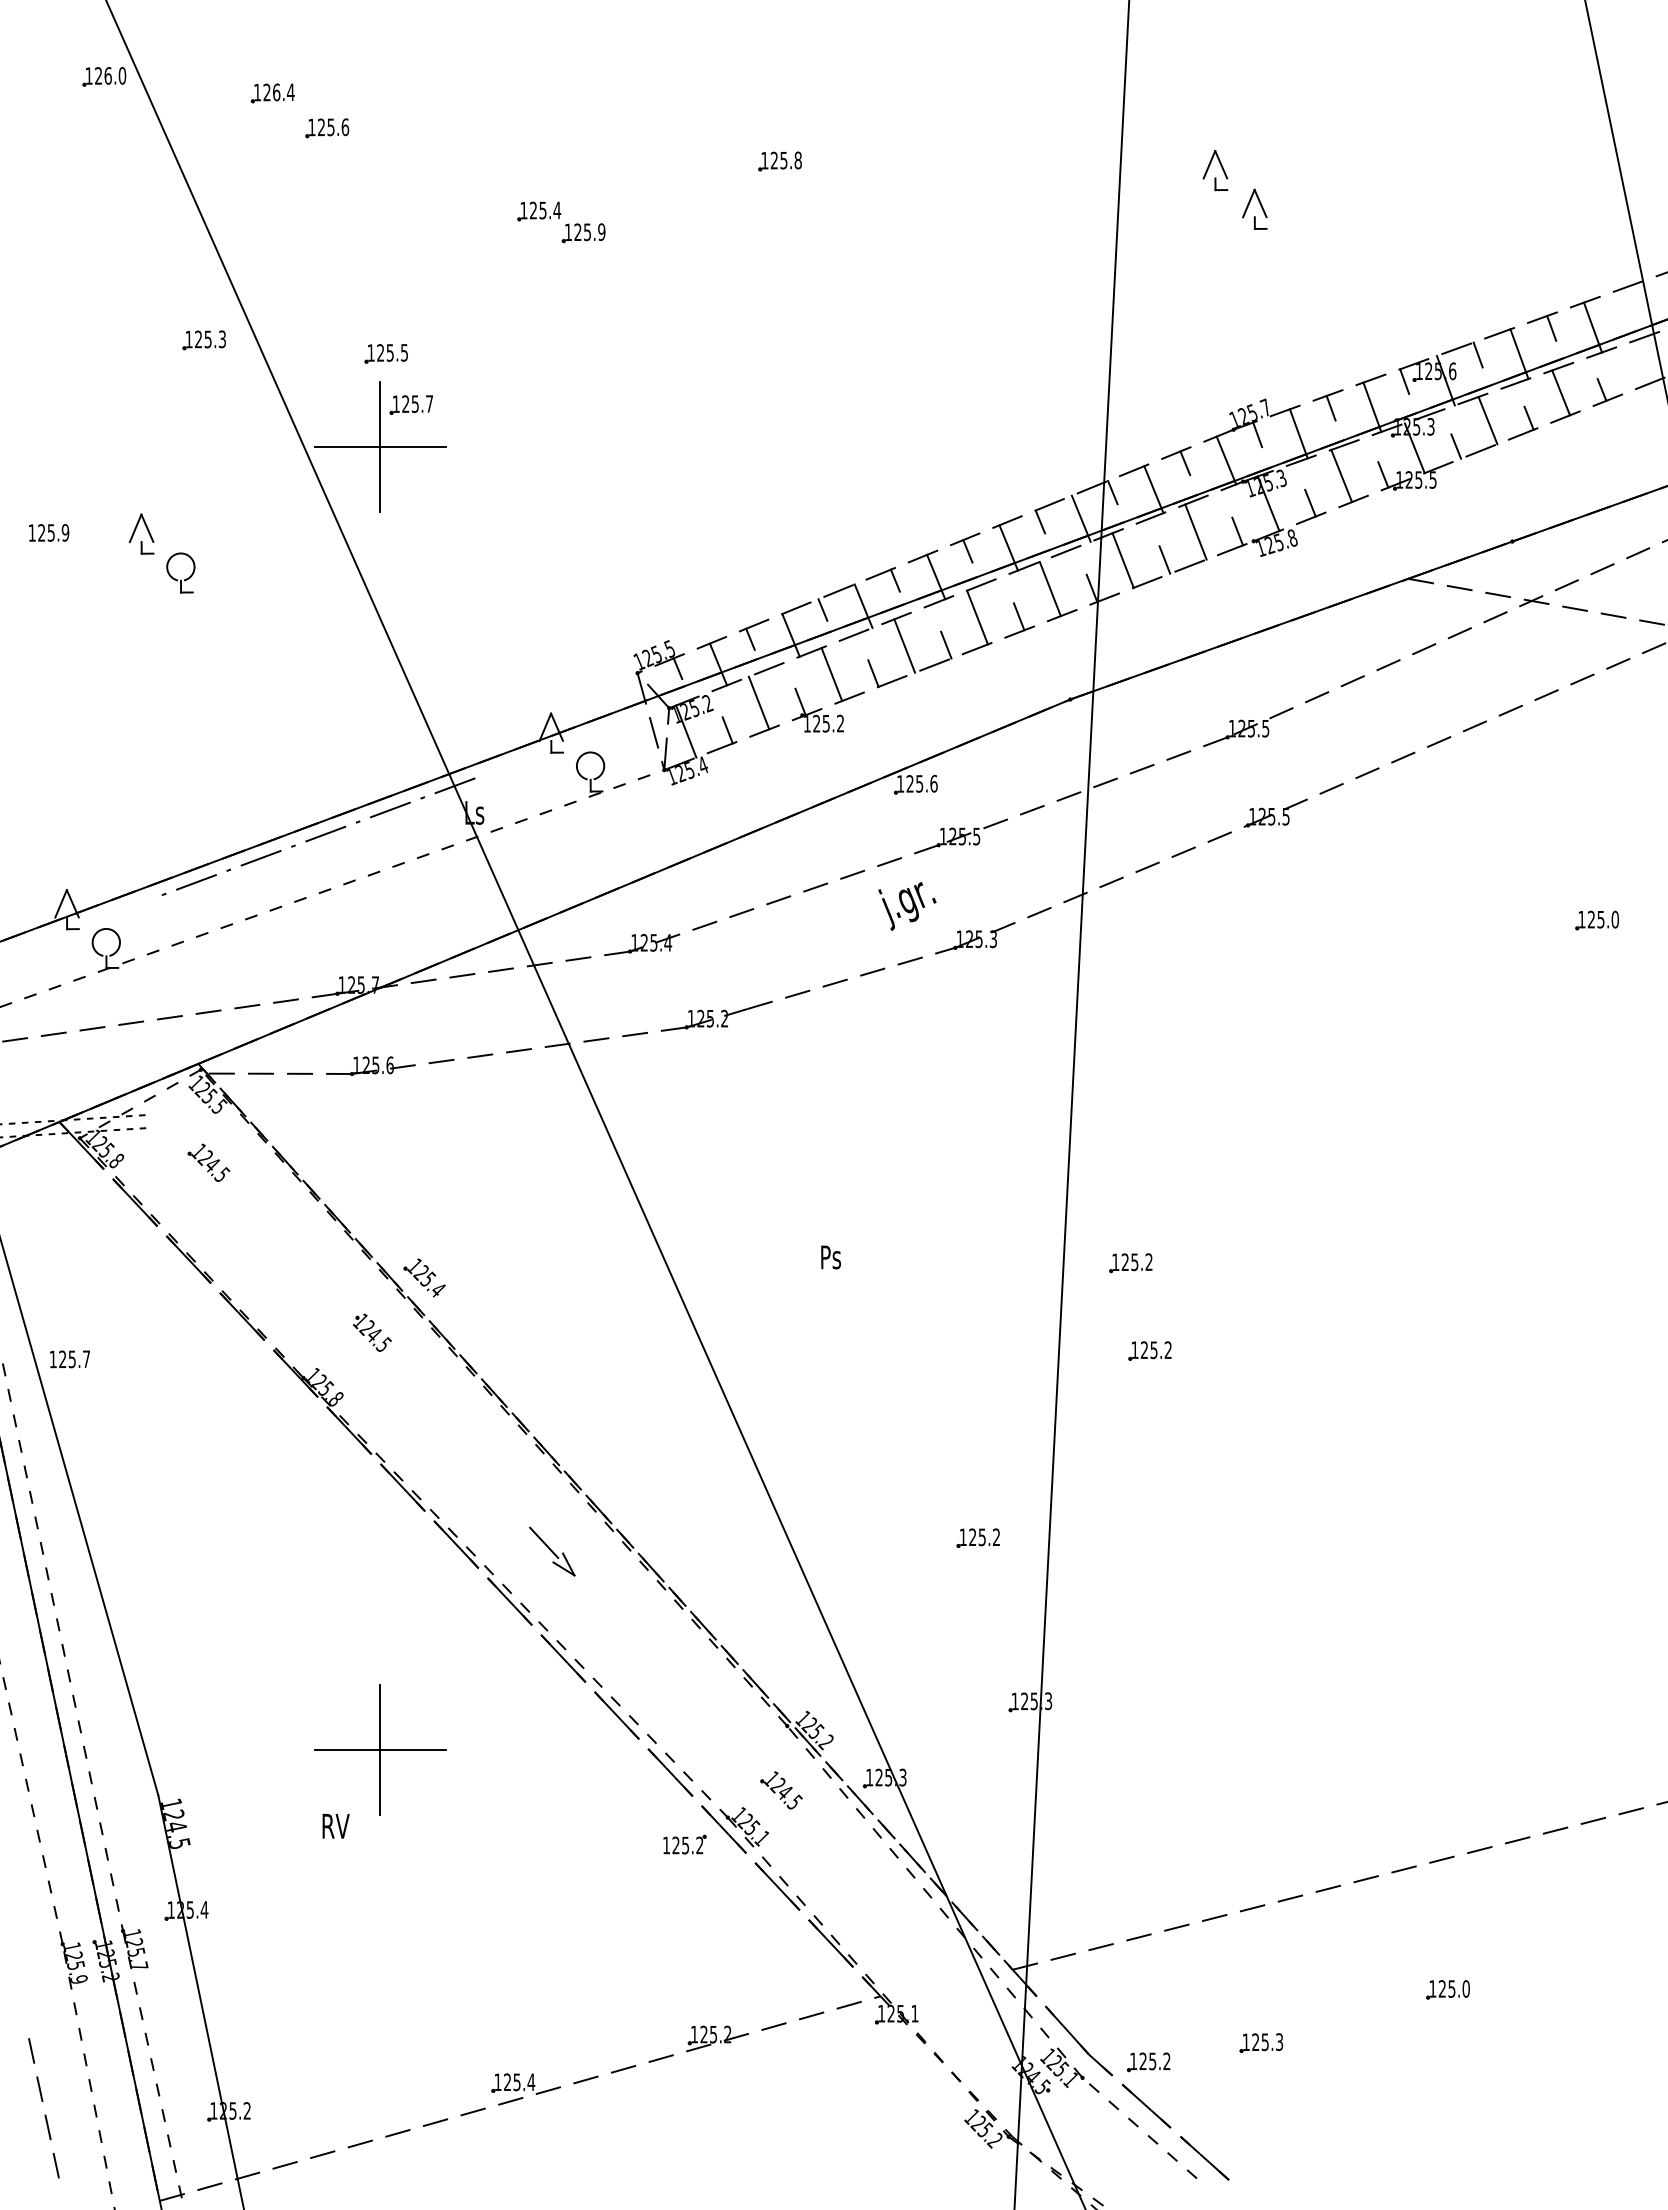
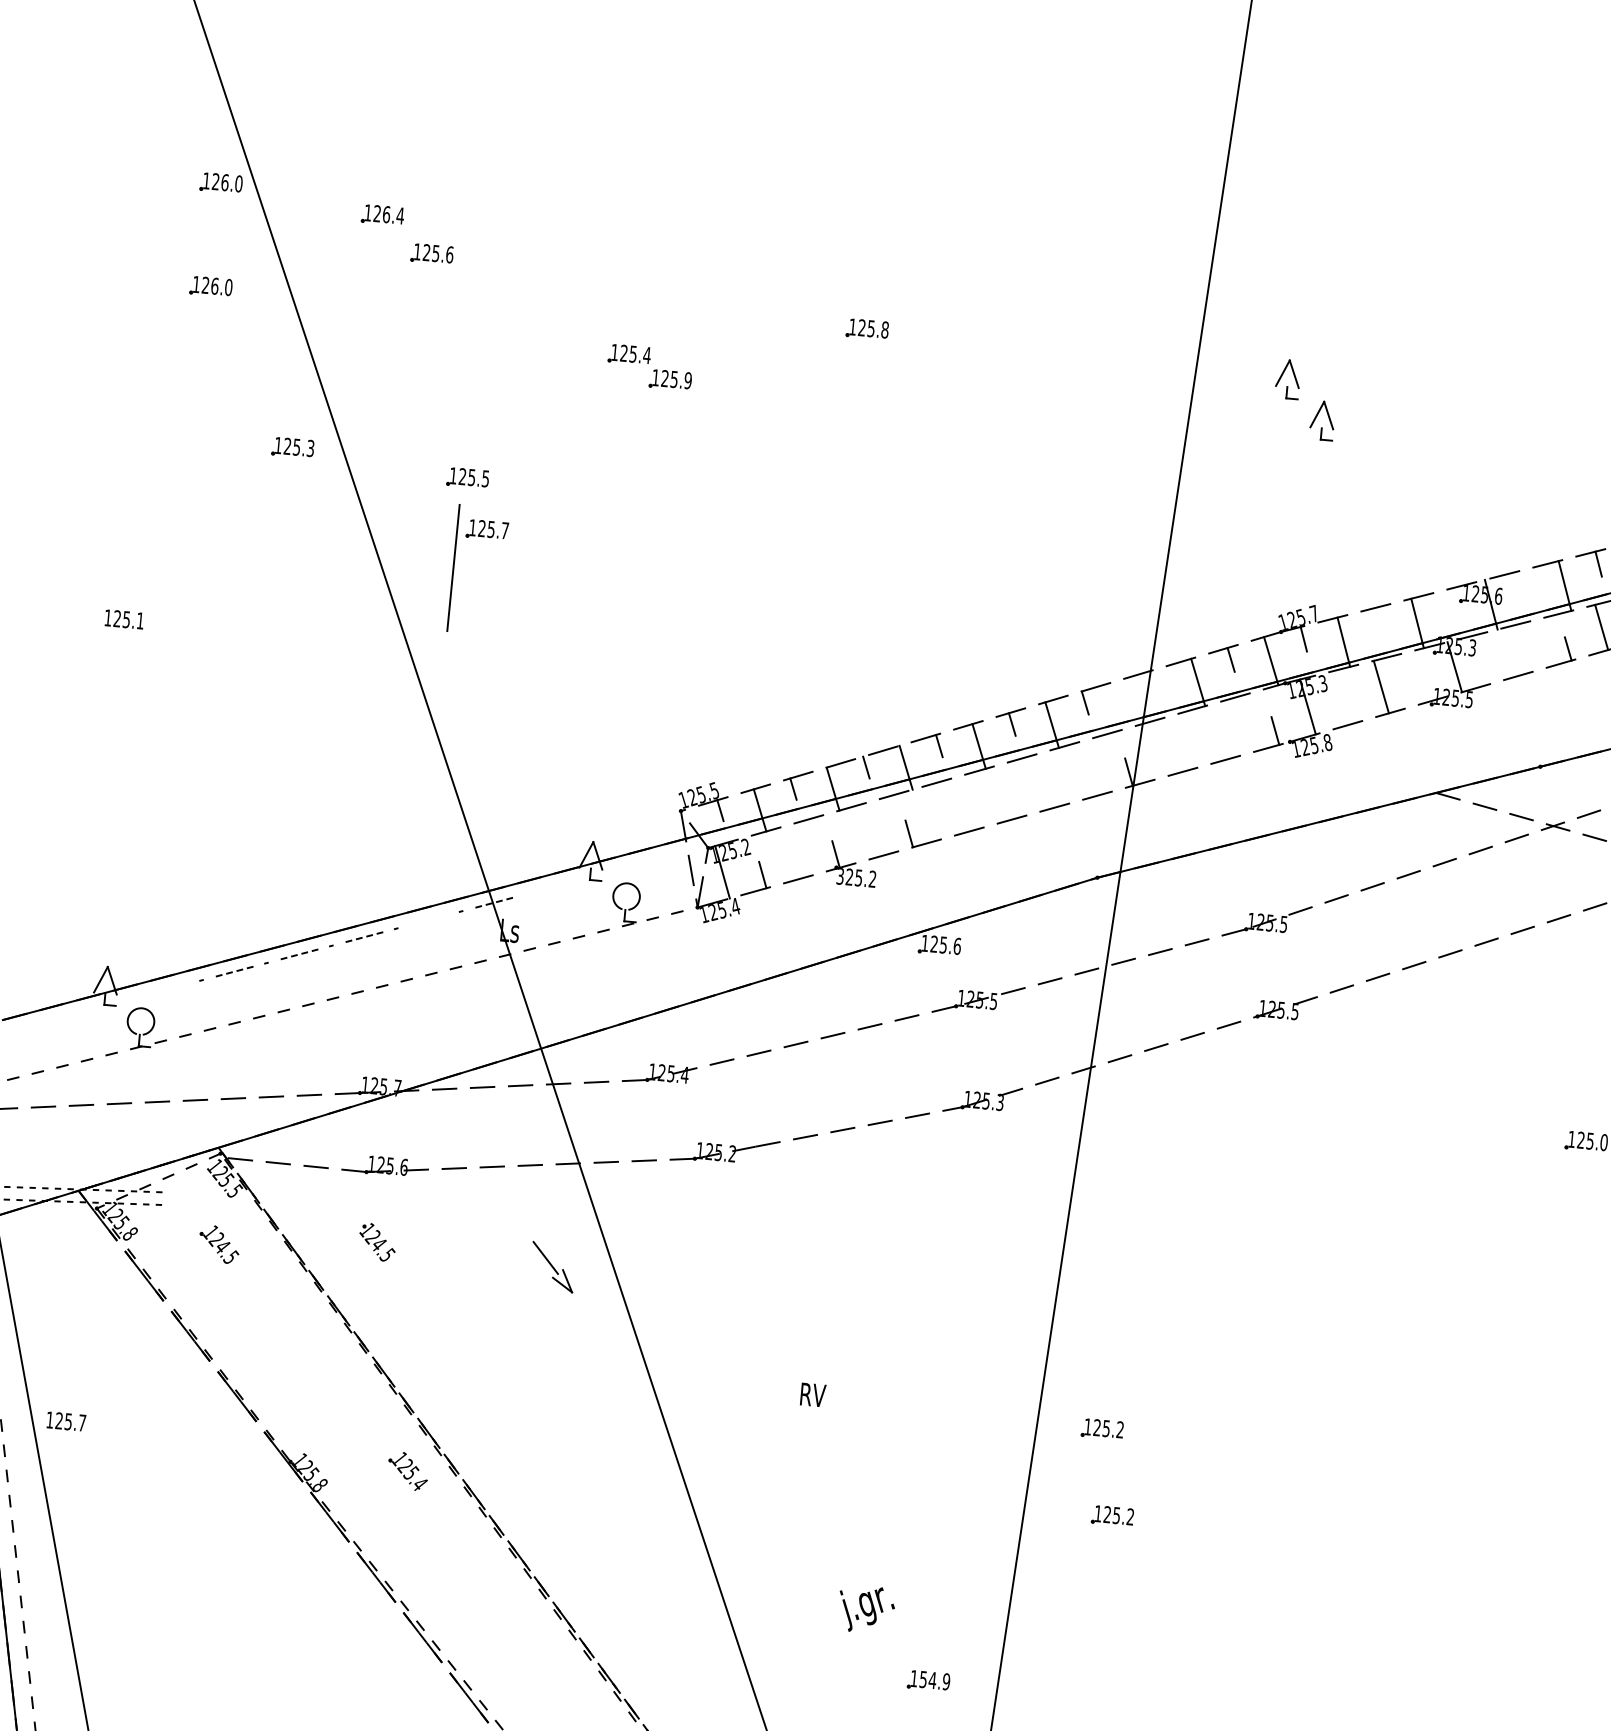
part: (104, 183) -> (211, 286), added
line: (1477, 354) -> (1524, 582), removed
line: (1404, 381) -> (1451, 601), removed
line: (1330, 407) -> (1377, 619), removed
line: (1487, 420) -> (1527, 647), removed
line: (1456, 446) -> (1495, 669), removed
line: (380, 447) -> (453, 568), removed
line: (1383, 474) -> (1421, 689), removed
line: (1112, 492) -> (1157, 681), removed
line: (1310, 502) -> (1348, 709), removed
line: (1080, 518) -> (1124, 703), removed
line: (1195, 531) -> (1234, 726), removed
text: (65, 532) -> (140, 620), 125.9 -> 125.1
part: (154, 553) -> (224, 649), removed
line: (1164, 559) -> (1201, 751), removed
line: (1122, 560) -> (1161, 748), removed
line: (1049, 588) -> (1087, 768), removed
line: (1018, 616) -> (1055, 792), removed
line: (977, 617) -> (1015, 789), removed
line: (946, 644) -> (982, 812), removed
line: (904, 645) -> (941, 809), removed
line: (831, 674) -> (868, 830), removed
line: (758, 702) -> (795, 851), removed
text: (806, 723) -> (839, 875), 125.2 -> 325.2
line: (455, 785) -> (493, 902), solid -> dashed
line: (390, 809) -> (428, 919), removed
line: (325, 834) -> (363, 937), solid -> dashed
line: (261, 858) -> (299, 954), solid -> dashed
line: (196, 882) -> (234, 971), solid -> dashed
text: (907, 906) -> (866, 1609), moved
text: (831, 1257) -> (813, 1395), Ps -> RV
part: (424, 1277) -> (407, 1470), moved
part: (372, 1332) -> (377, 1242), moved
text: (984, 1537) -> (934, 1680), 125.2 -> 154.9
part: (552, 1551) -> (553, 1267), moved

